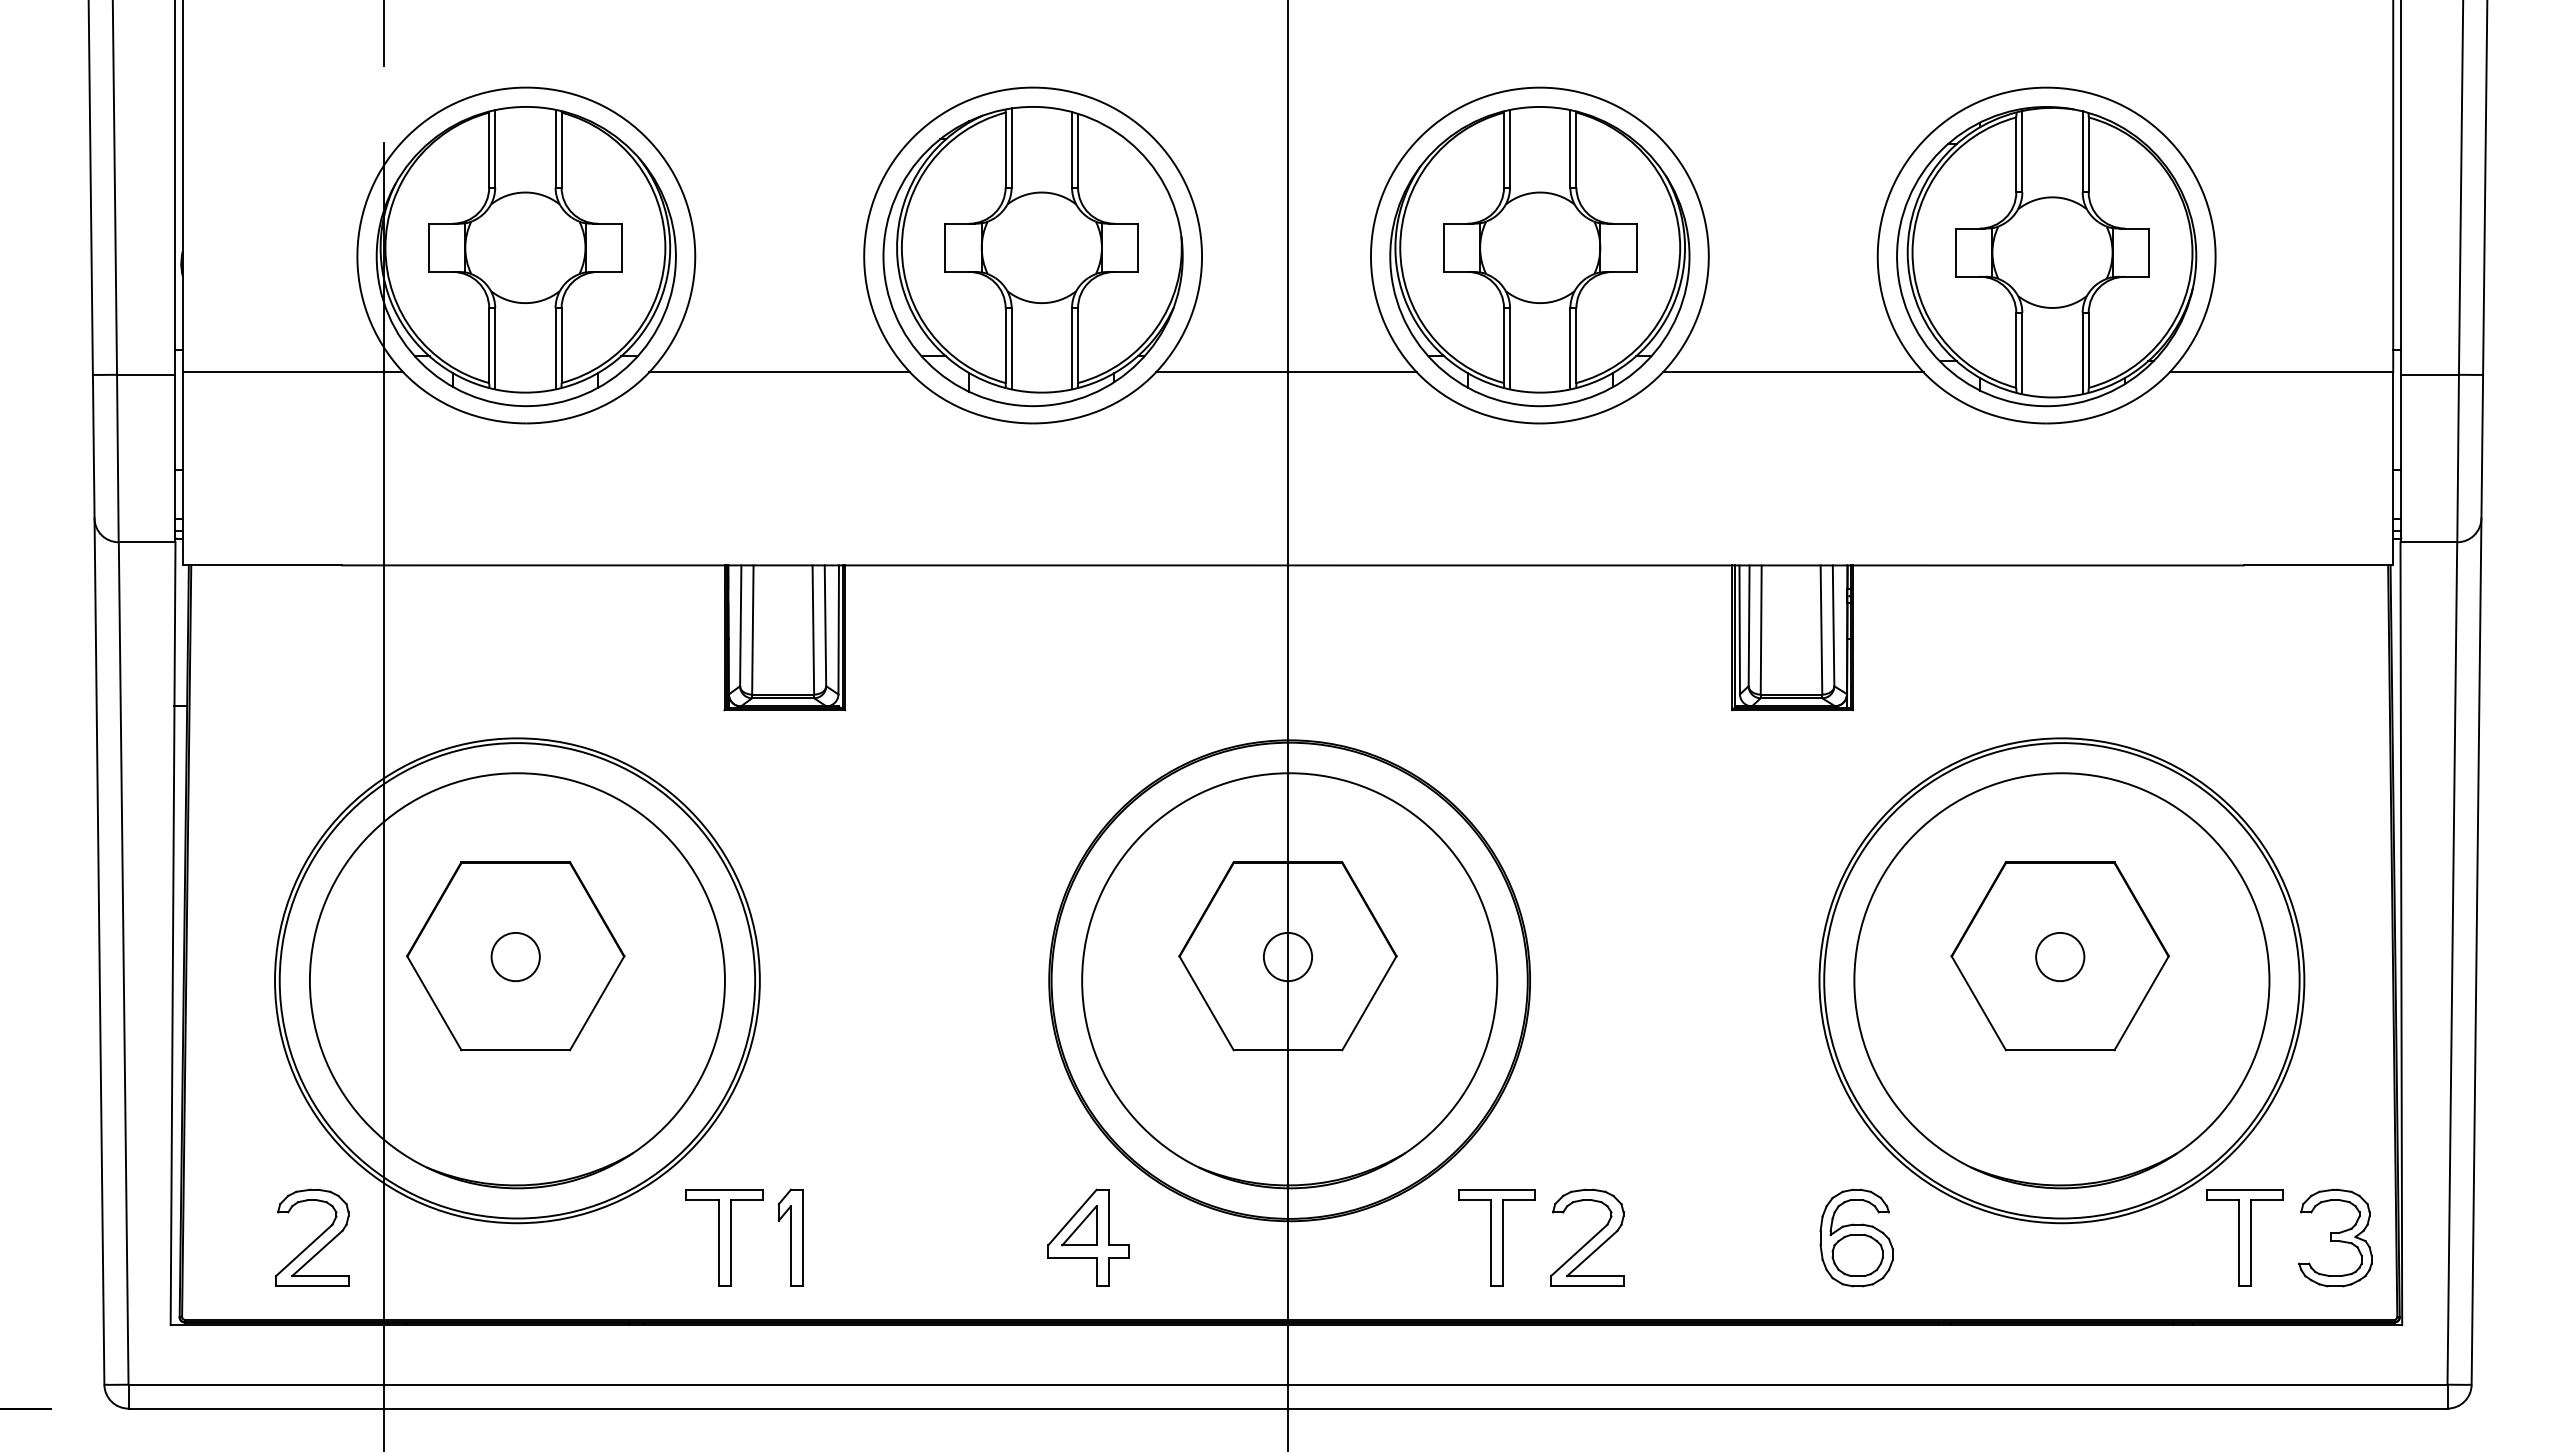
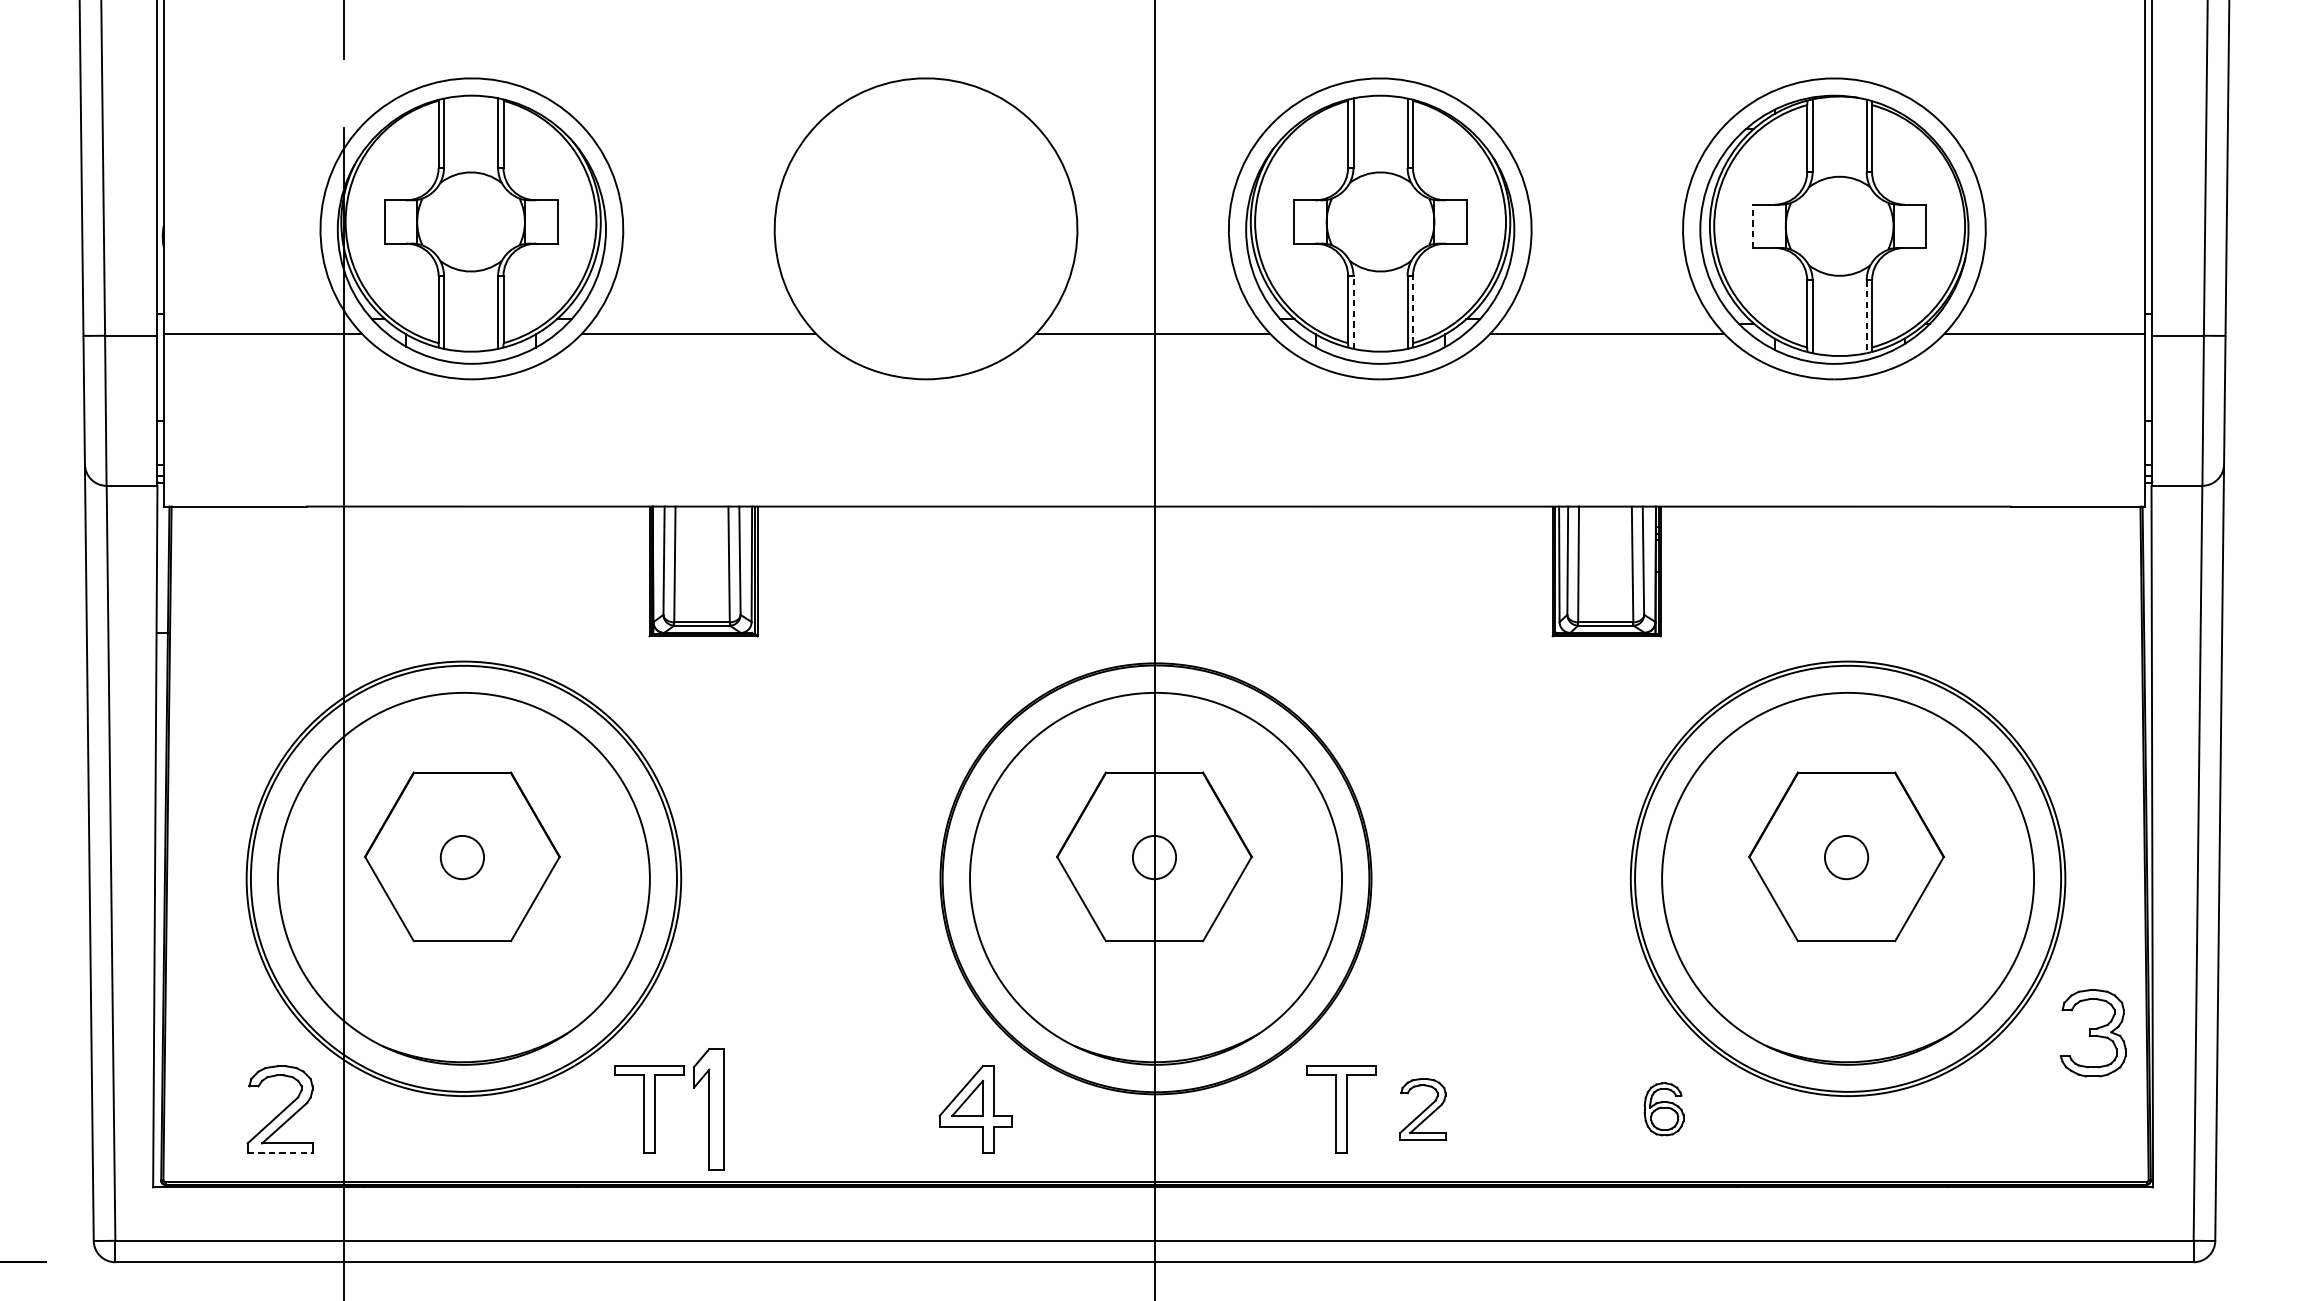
line: (1955, 252) -> (1752, 226), solid -> dashed
part: (1032, 256) -> (925, 229), removed
line: (1576, 345) -> (1413, 309), solid -> dashed
line: (1510, 348) -> (1353, 312), solid -> dashed
line: (2082, 353) -> (1866, 316), solid -> dashed
part: (790, 1237) -> (708, 1108), size x1.4
part: (1587, 1237) -> (1422, 1108), size x0.7
part: (1856, 1237) -> (1663, 1108), size x0.6
part: (2244, 1237) -> (2011, 1108), removed
part: (2335, 1237) -> (2093, 1032), moved
line: (312, 1286) -> (280, 1152), solid -> dashed

